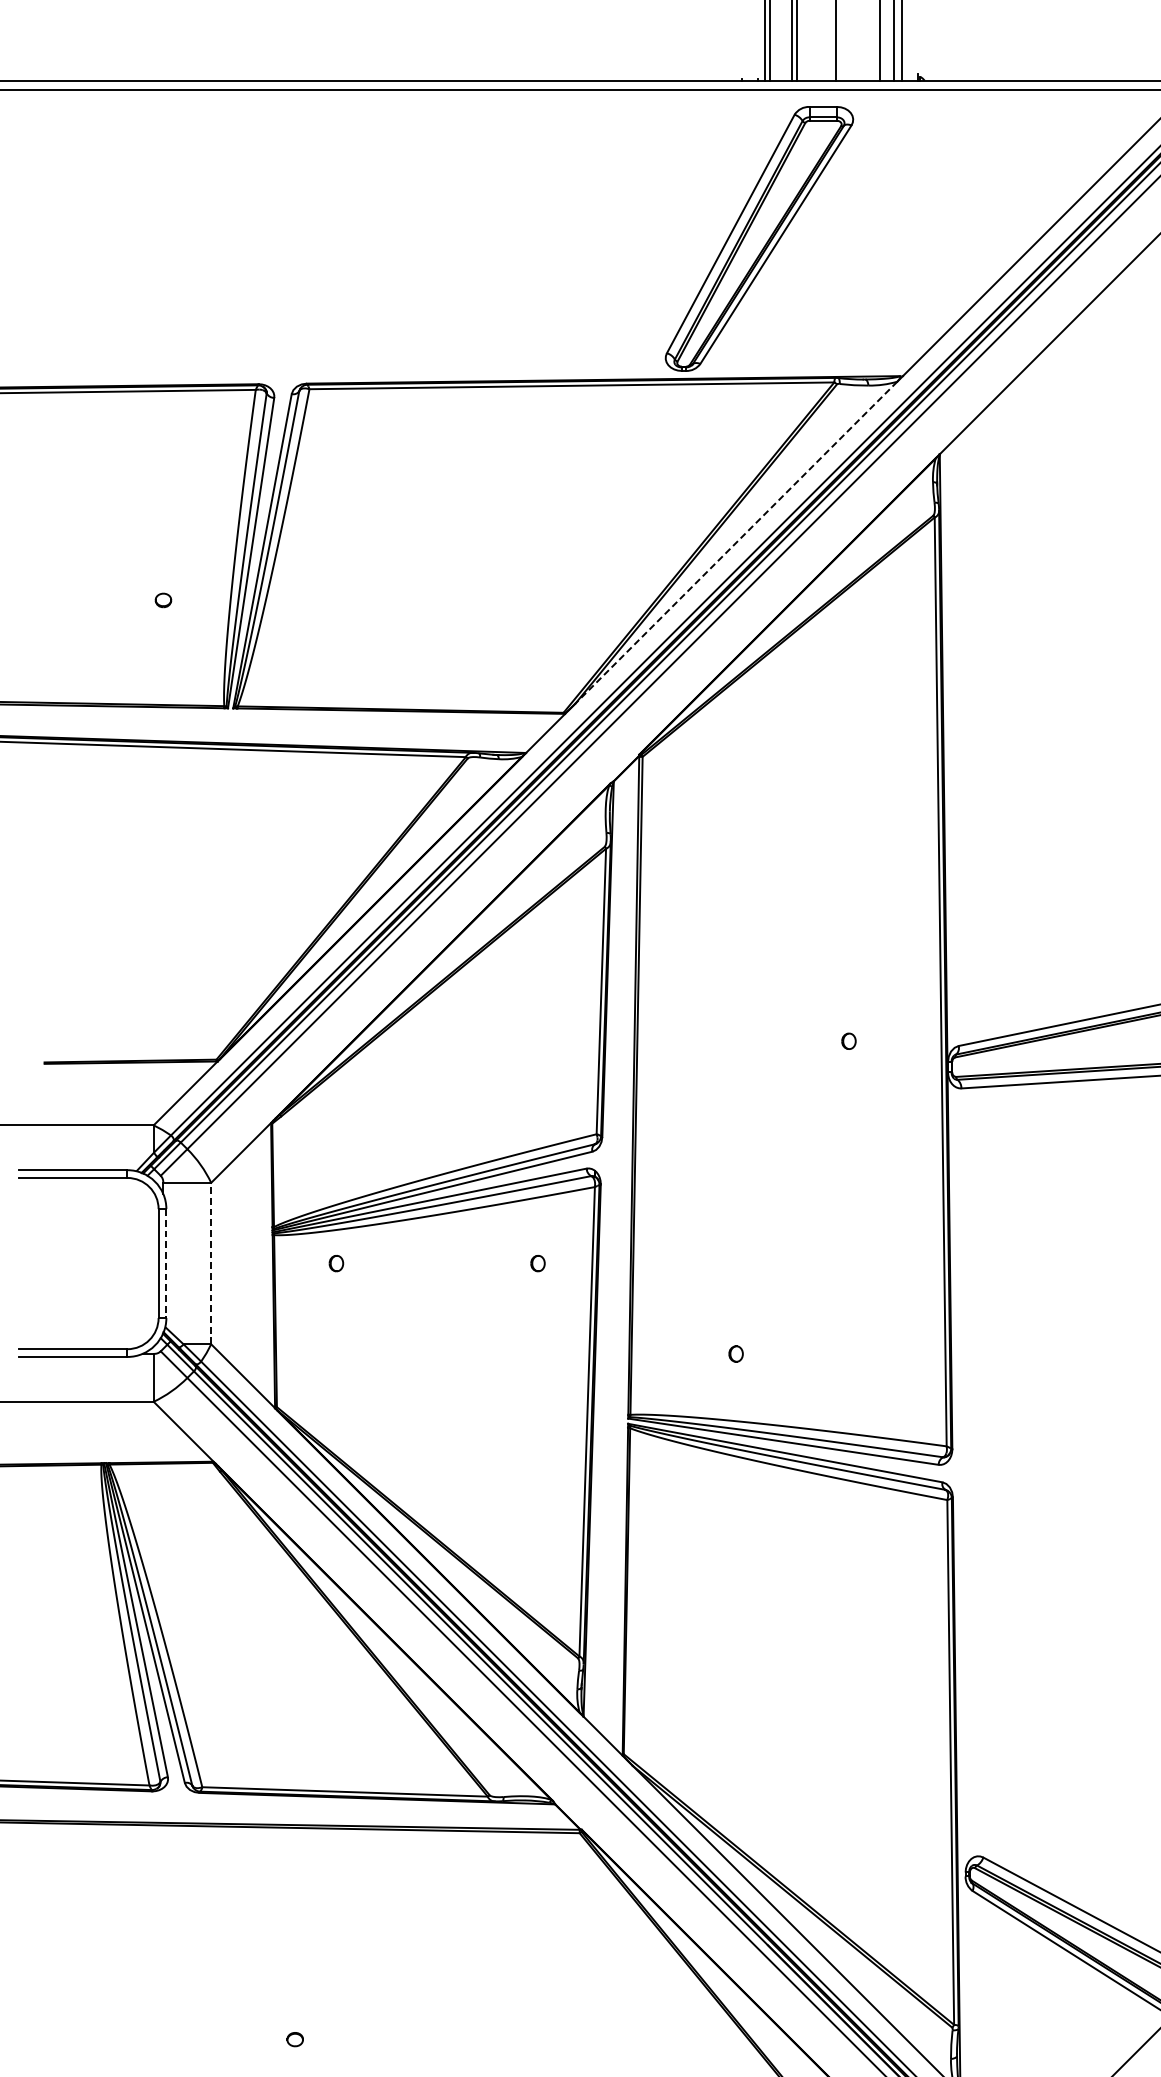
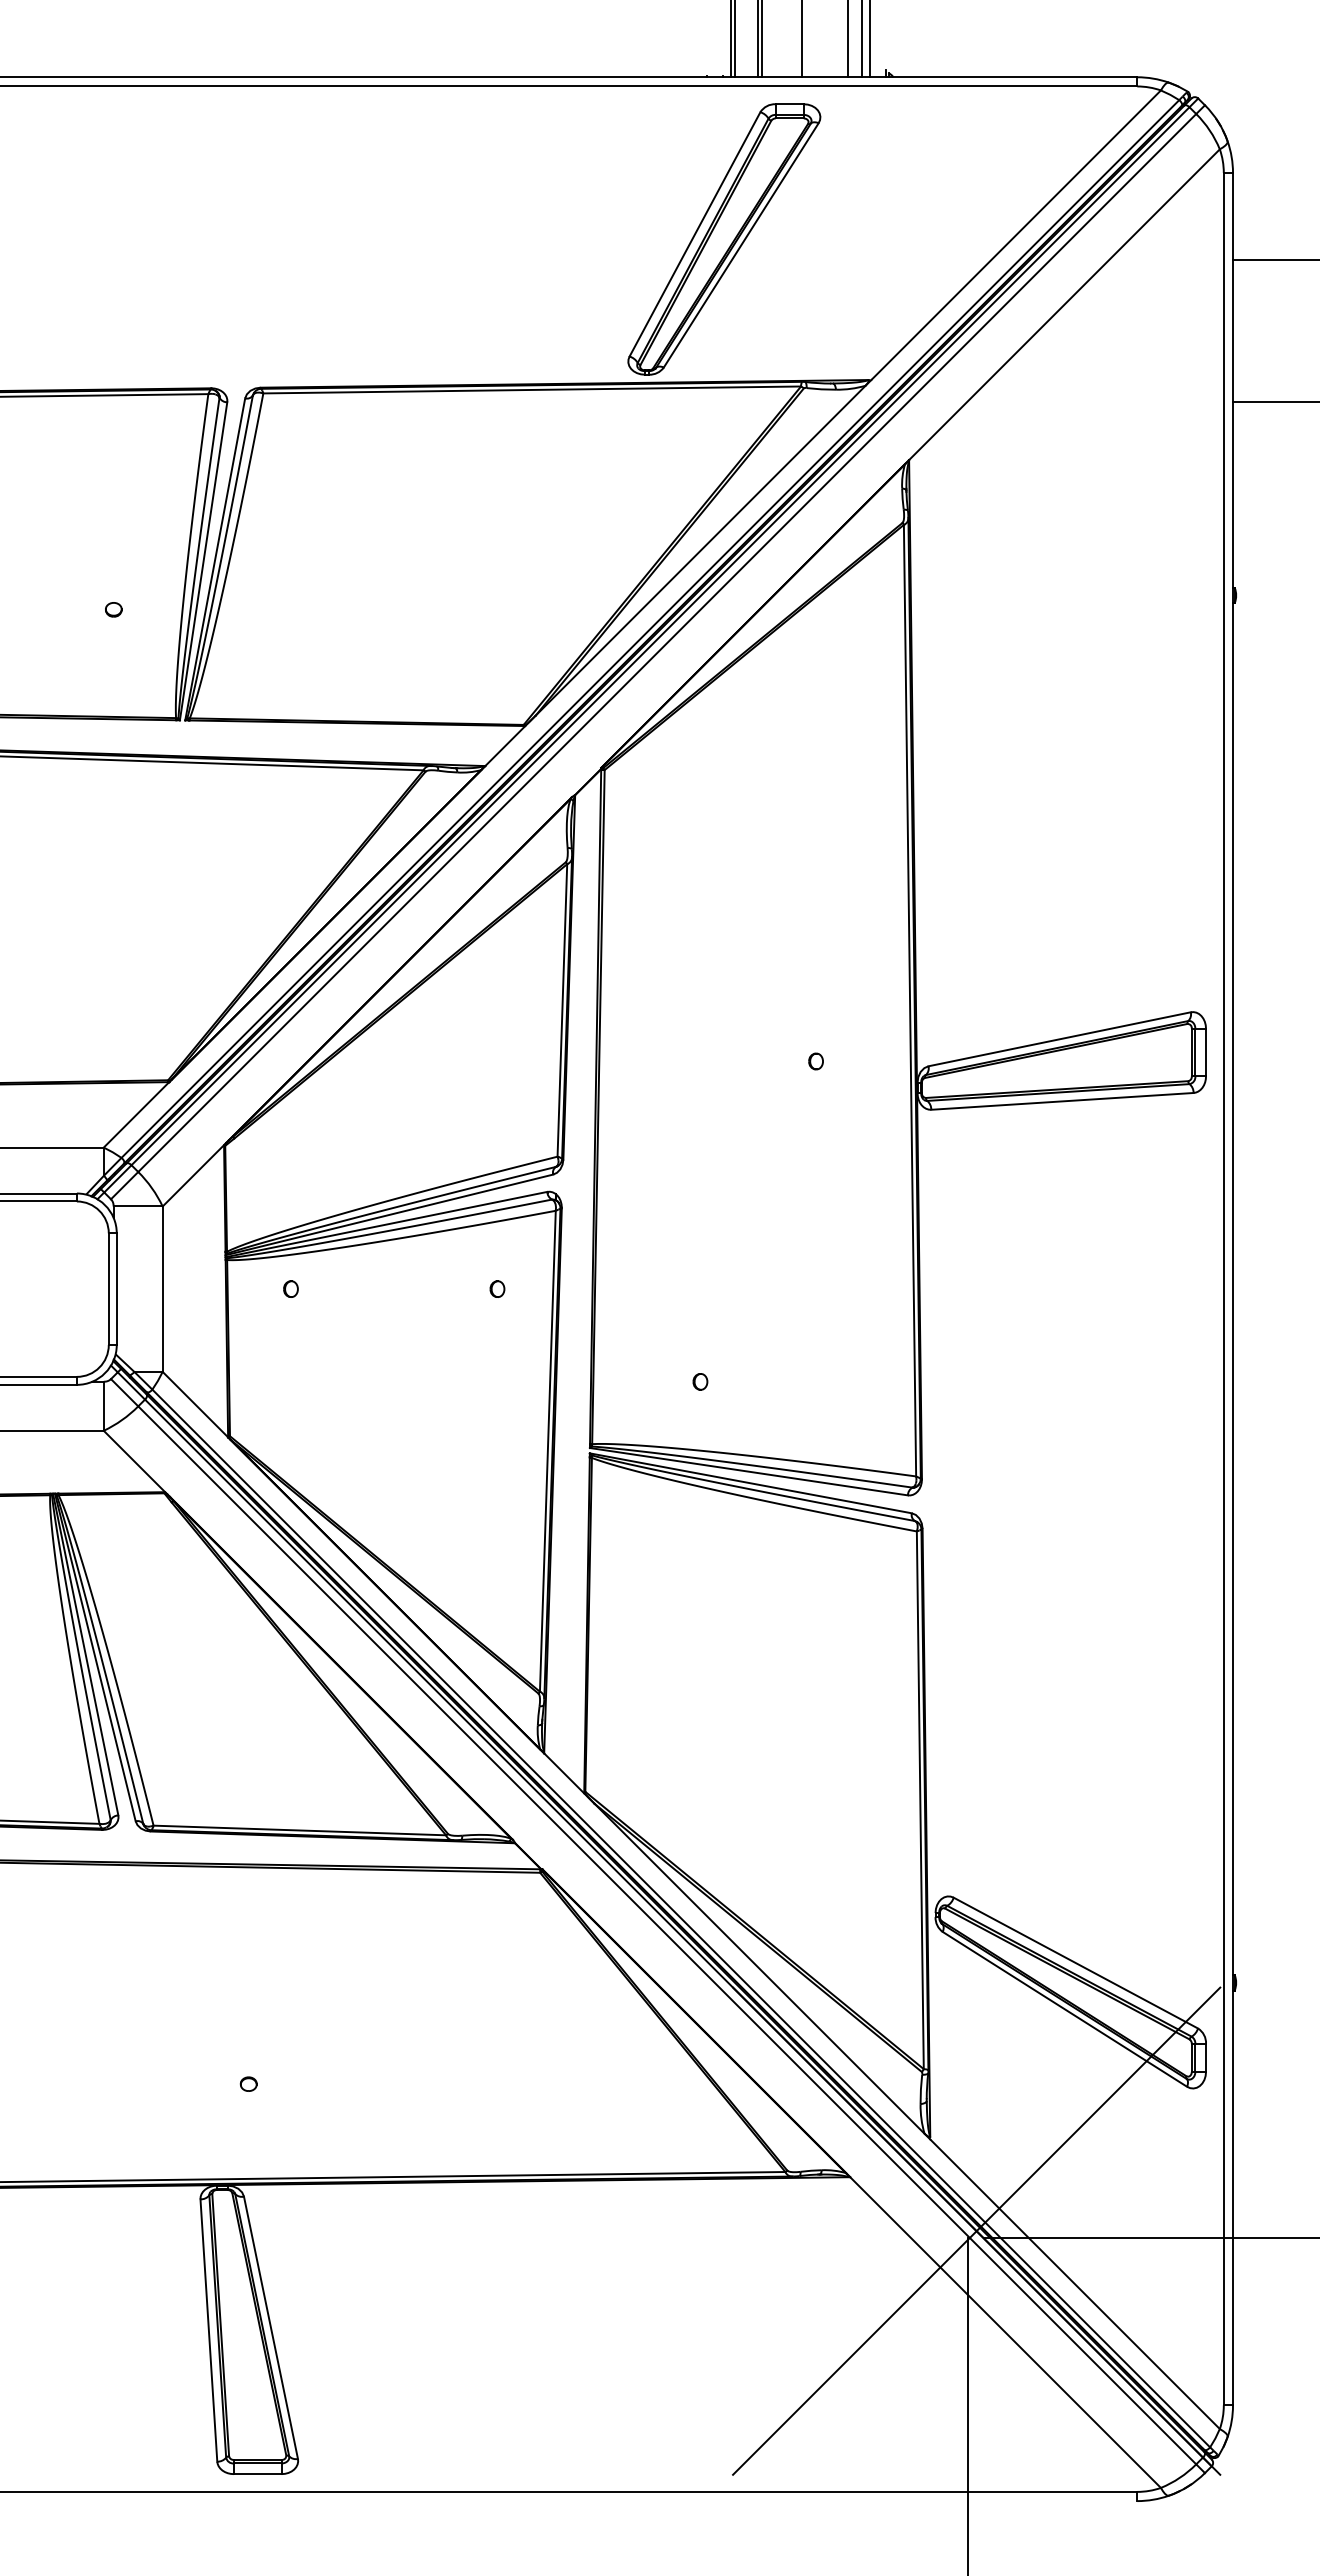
line: (736, 543) -> (700, 551), dashed -> solid
line: (166, 1263) -> (116, 1289), dashed -> solid
line: (211, 1263) -> (162, 1289), dashed -> solid

